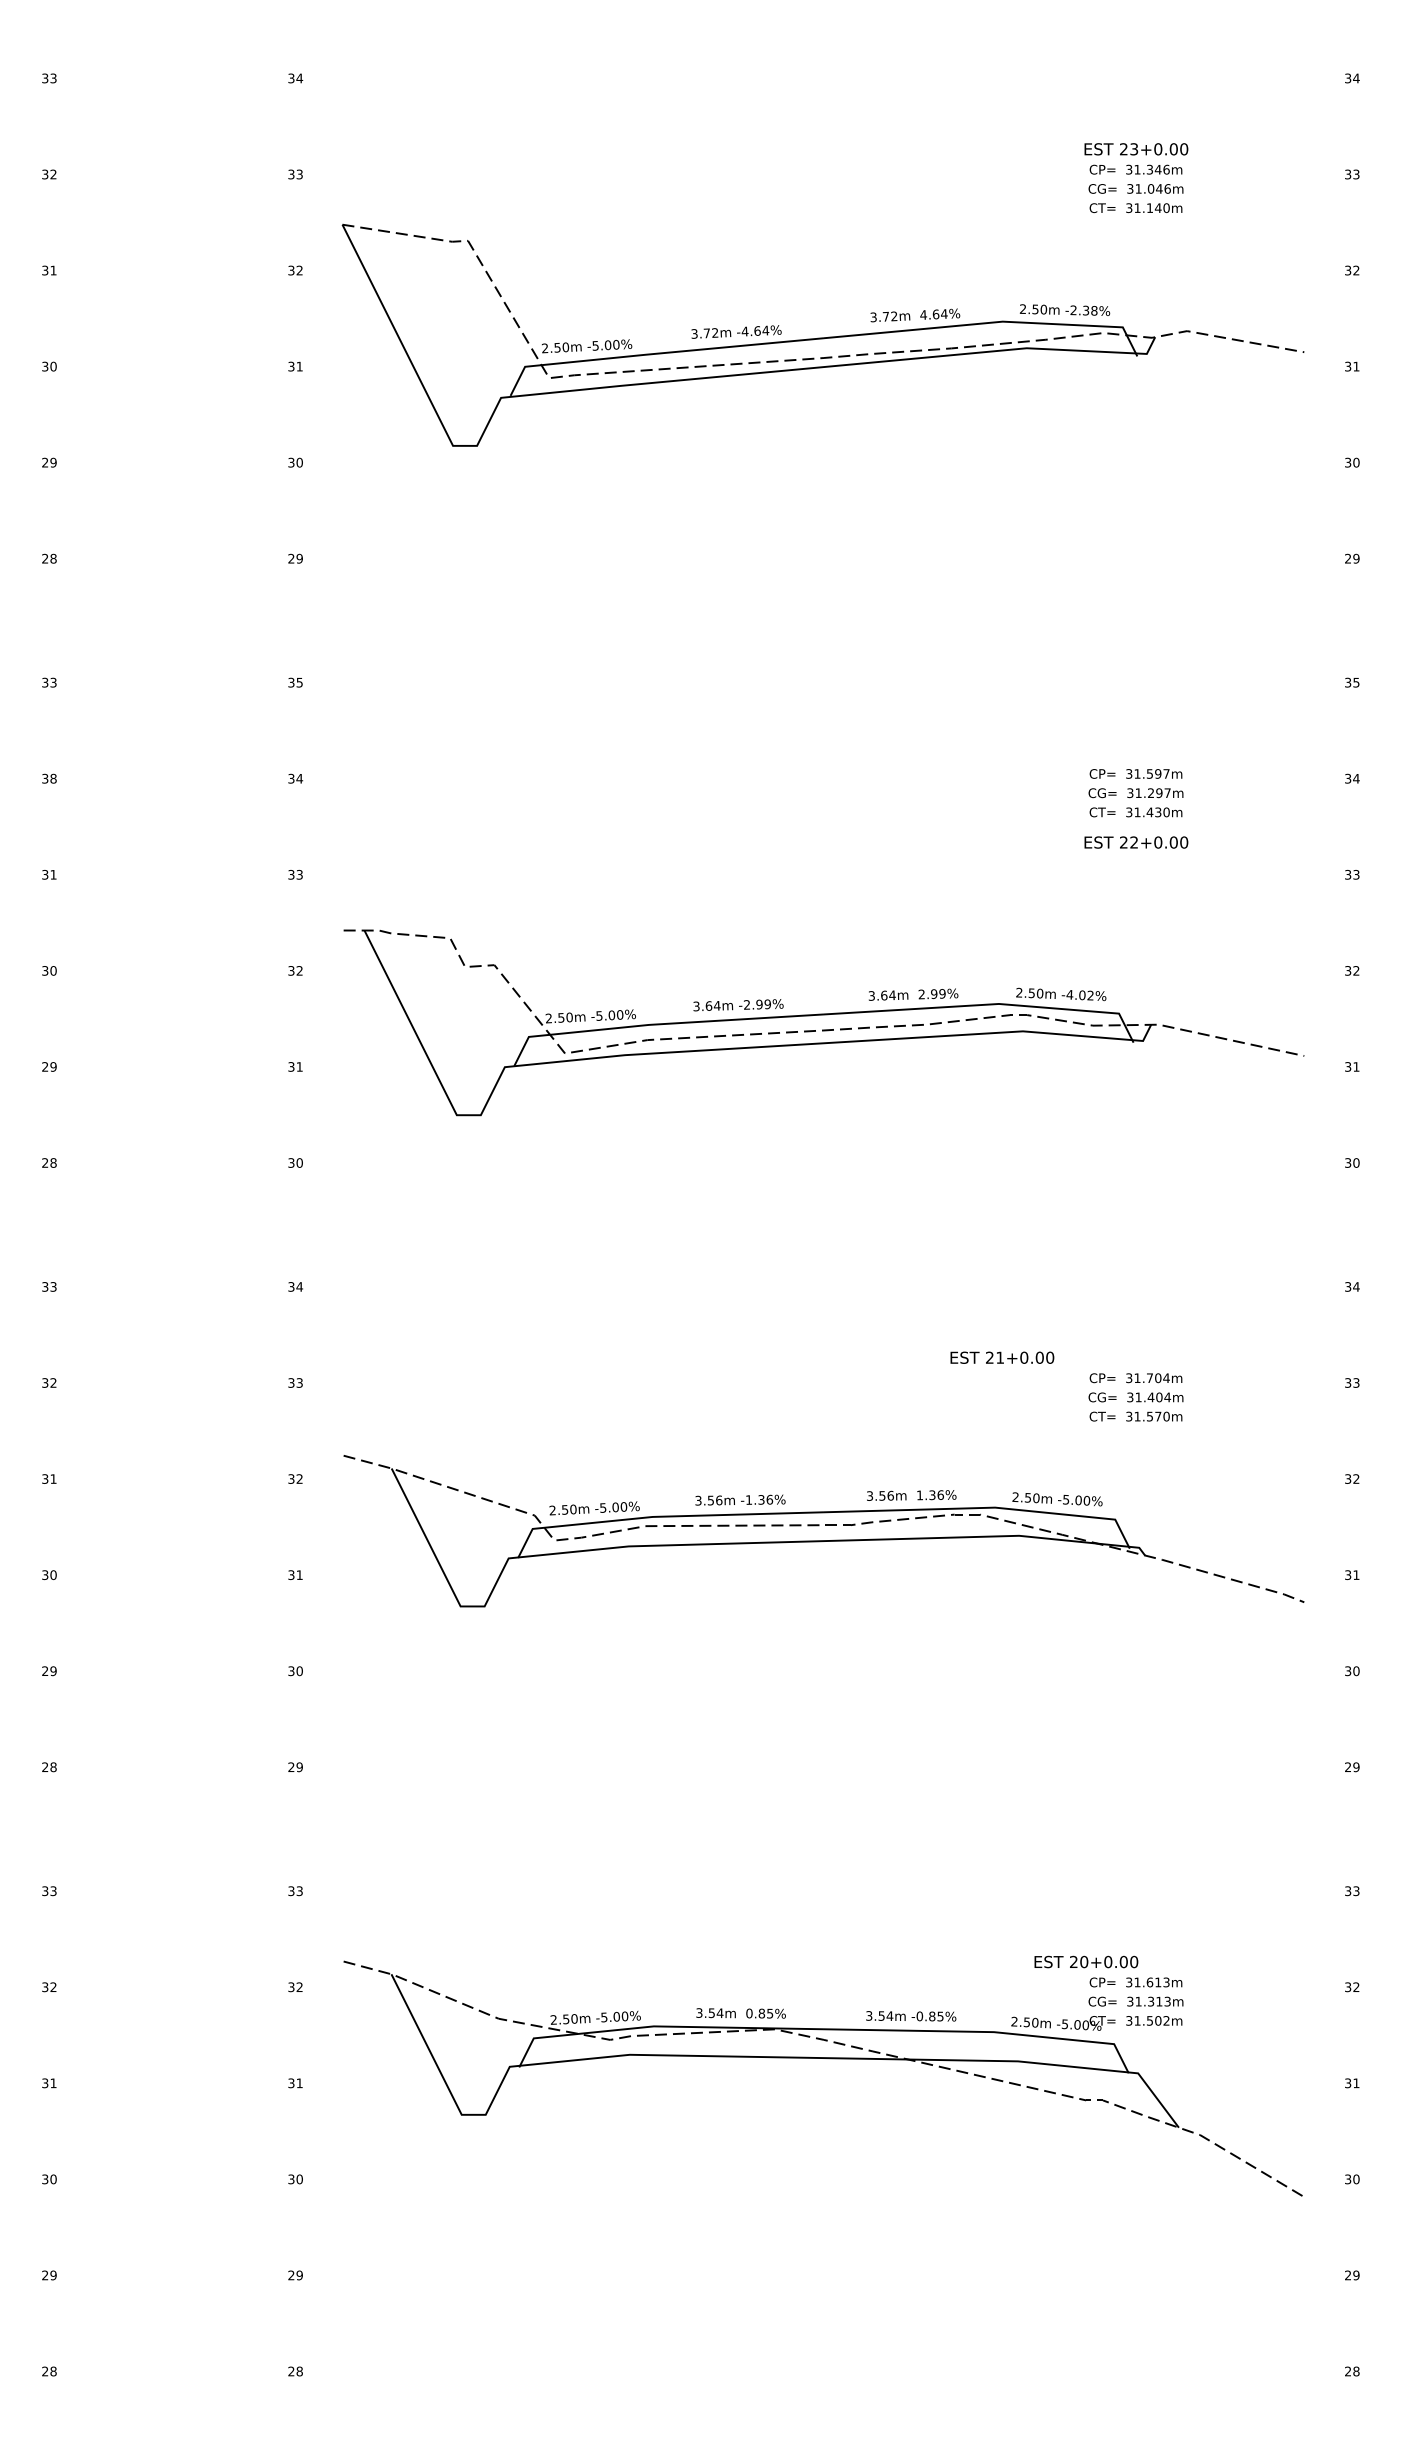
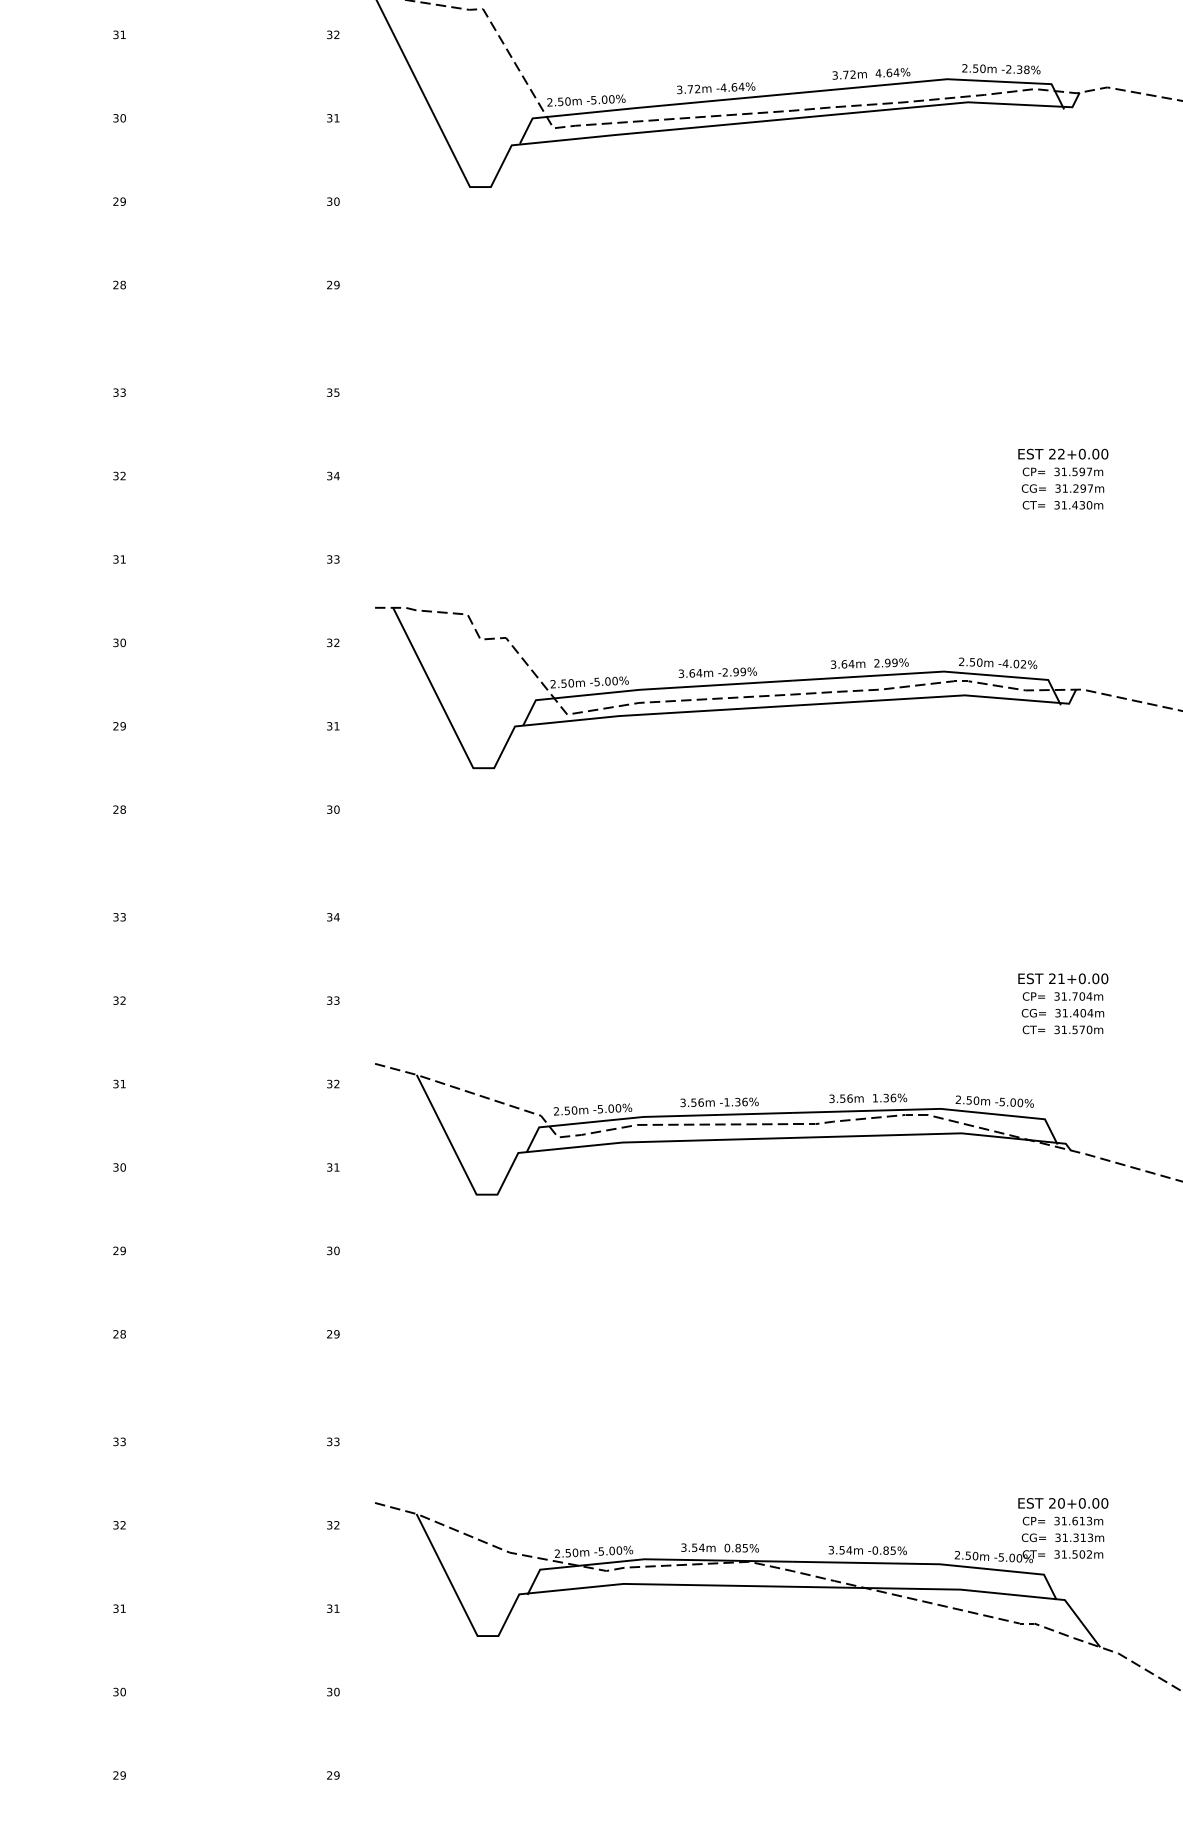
text: (53, 778) -> (123, 475), 38 -> 32
text: (1136, 842) -> (1063, 454), moved
text: (1002, 1357) -> (1063, 978), moved
text: (1086, 1961) -> (1063, 1502), moved

